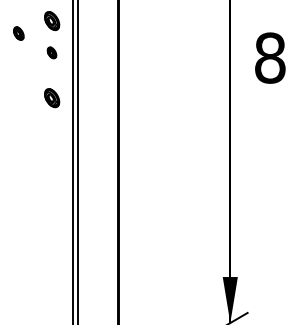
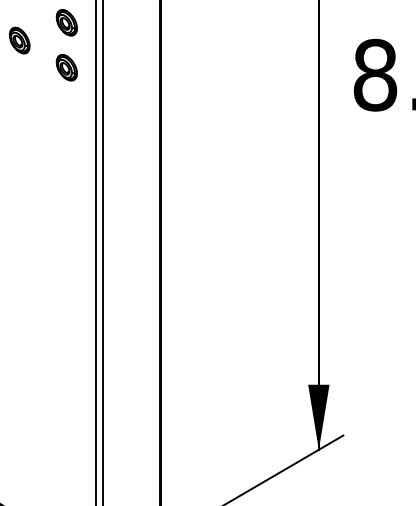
part: (18, 33) -> (19, 40), size x1.43
part: (51, 52) -> (66, 67), size x1.67
part: (51, 97) -> (66, 131), removed

